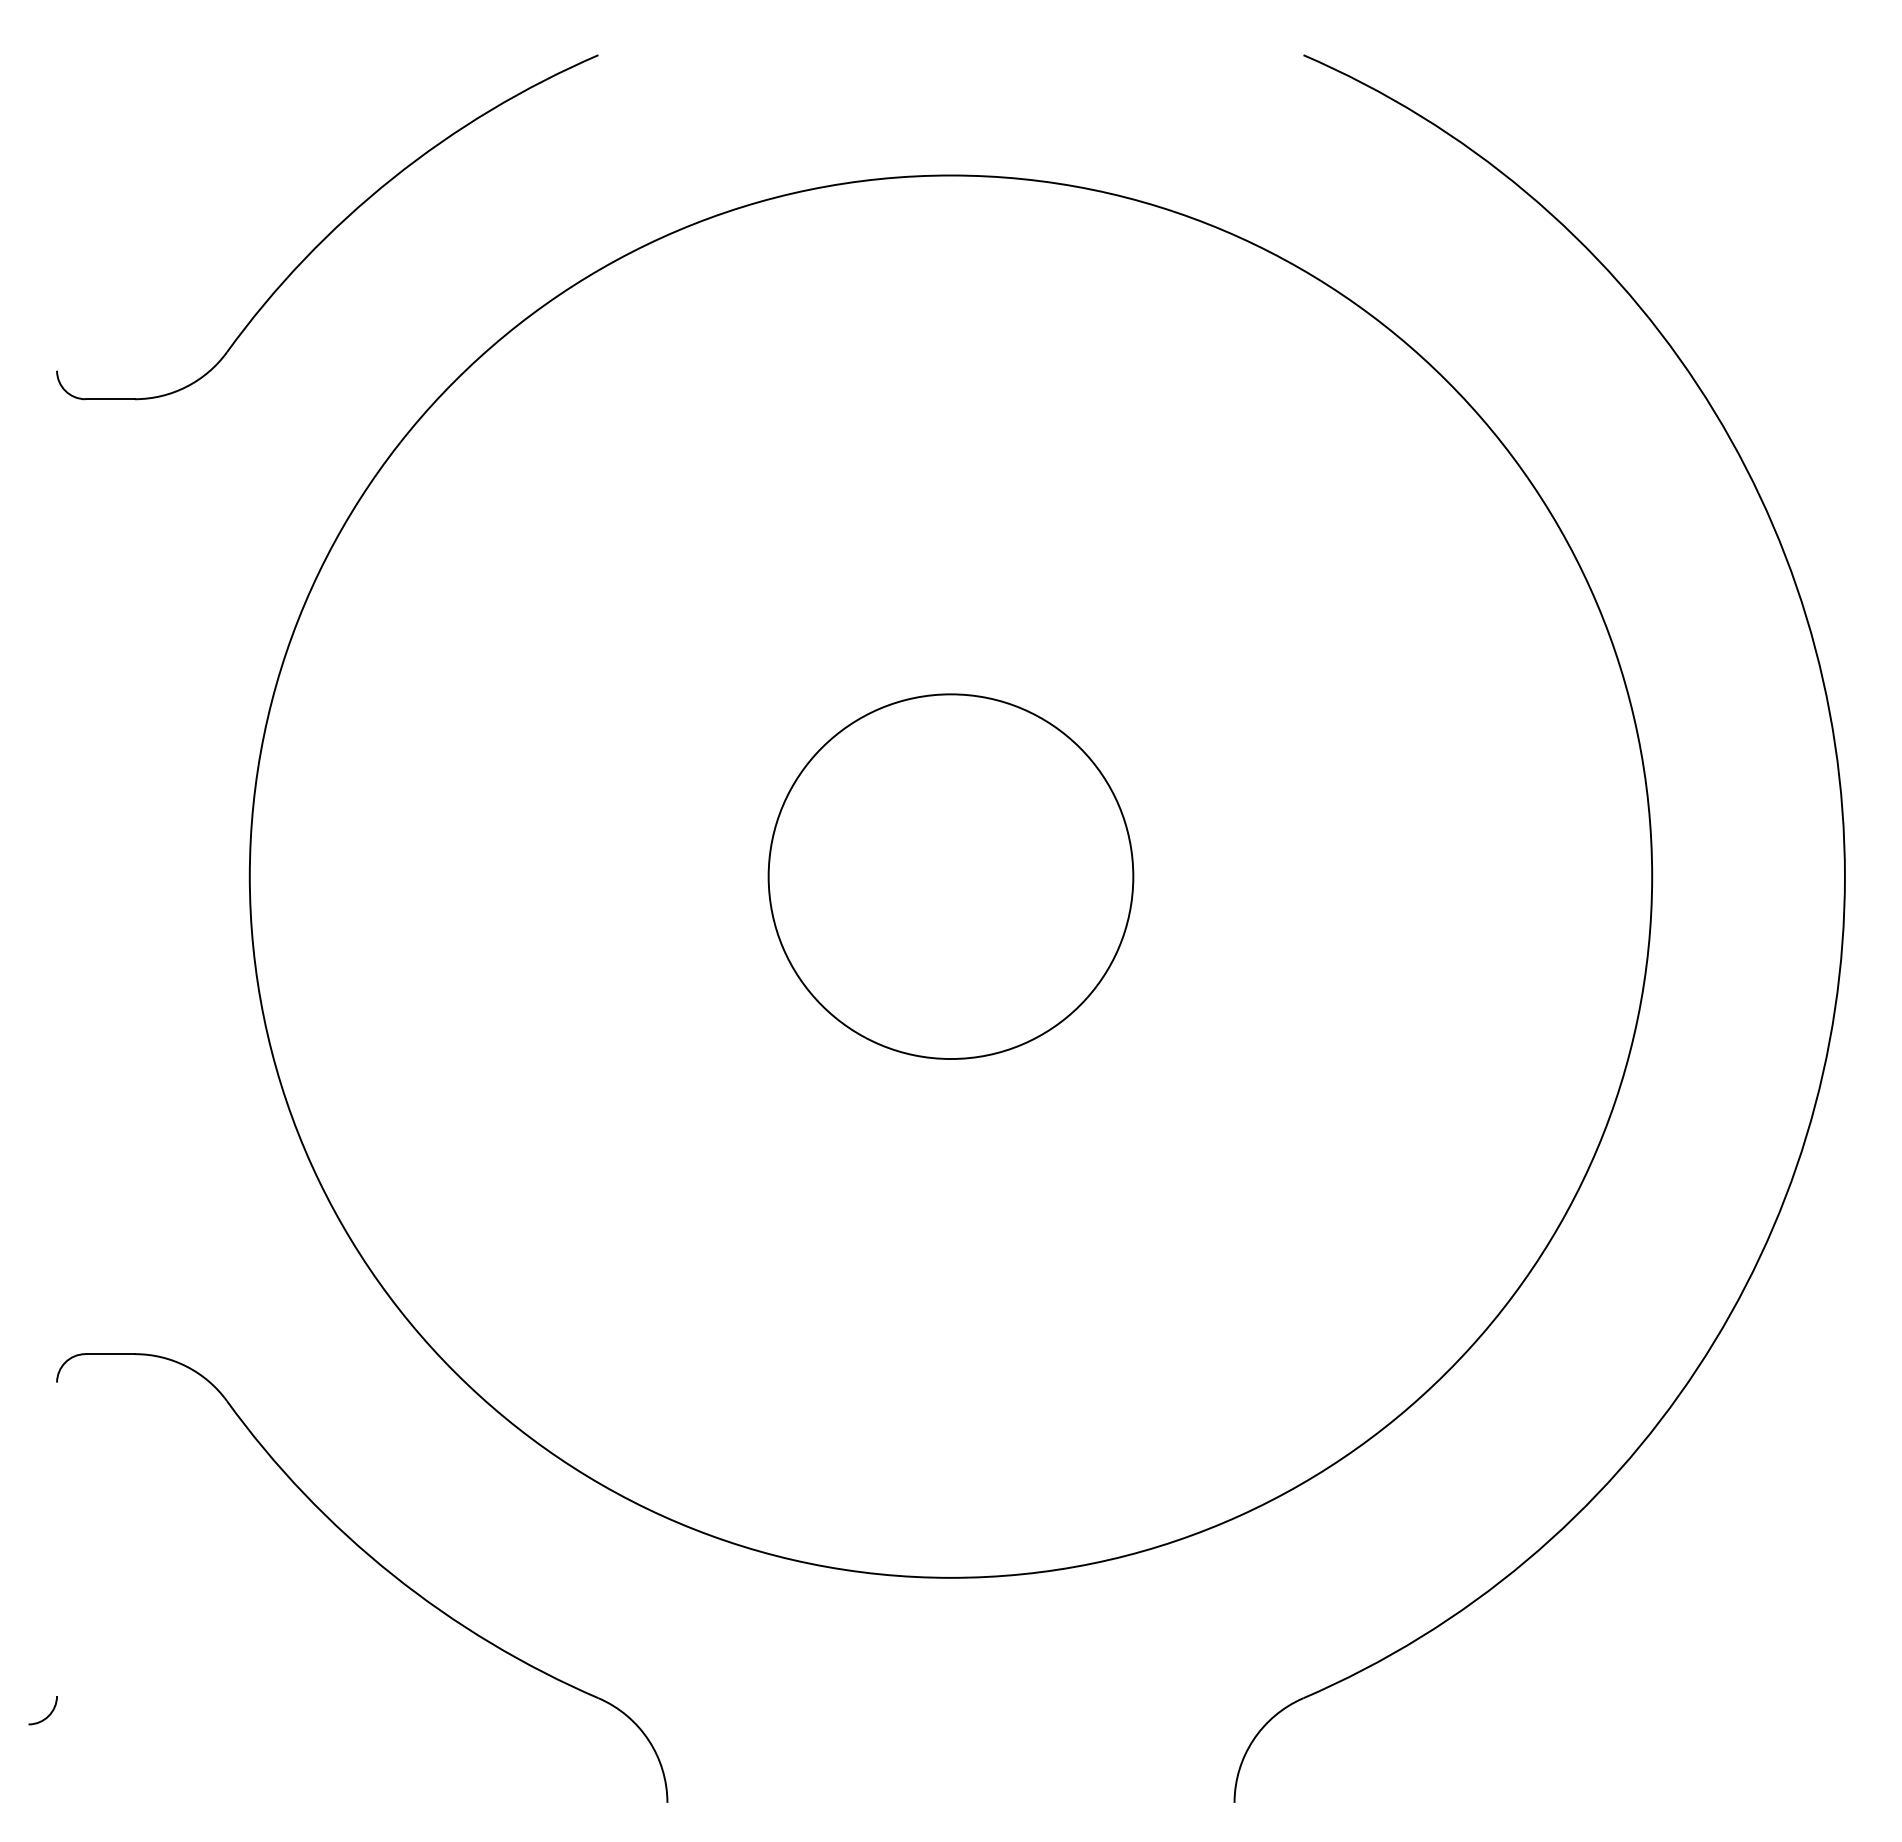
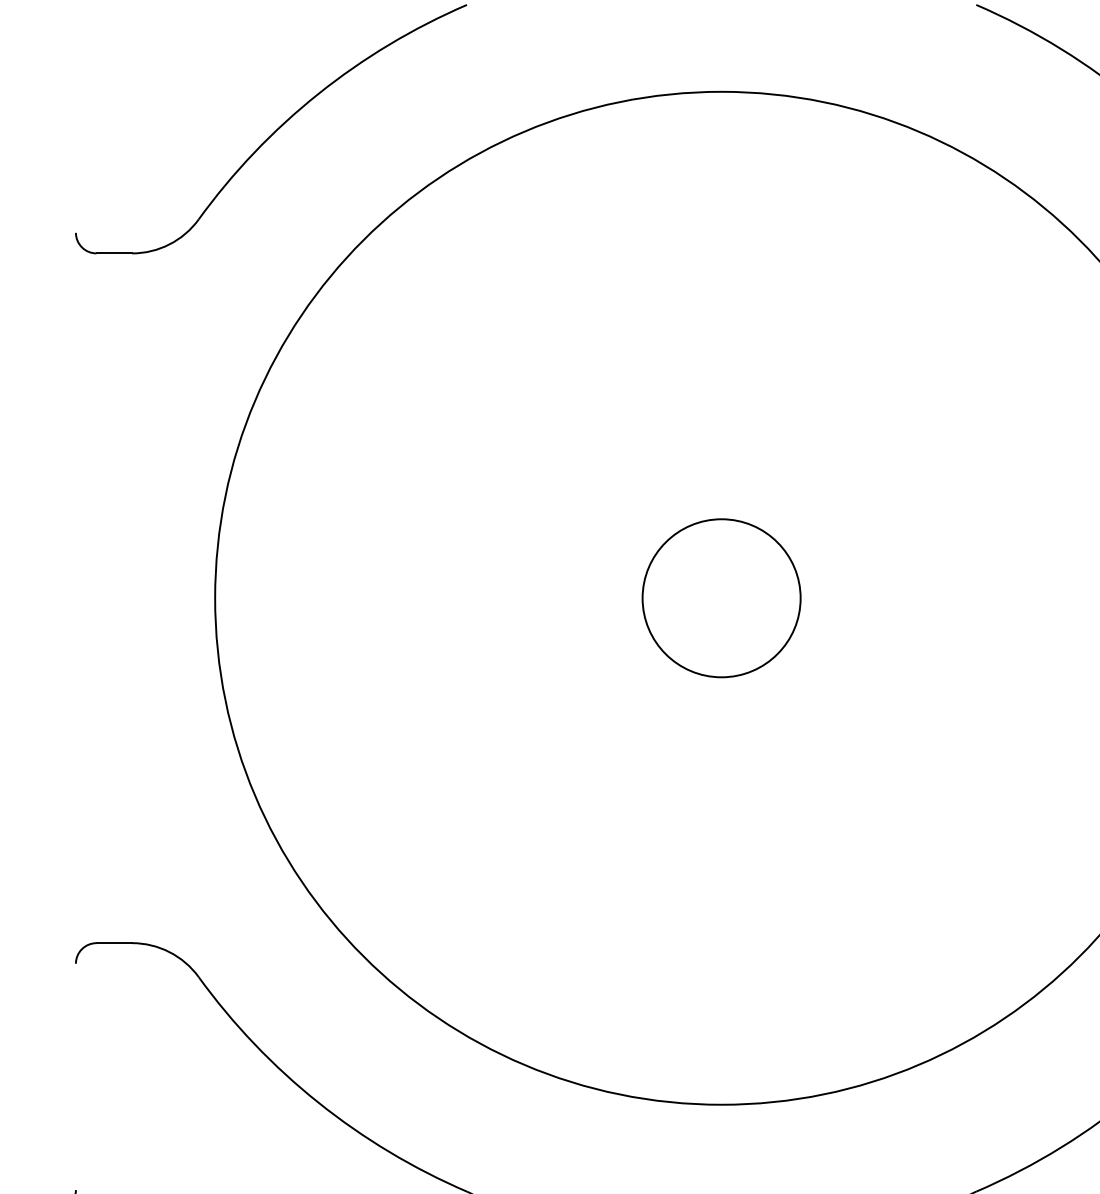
circle: (950, 876) -> (721, 598), size x0.6

